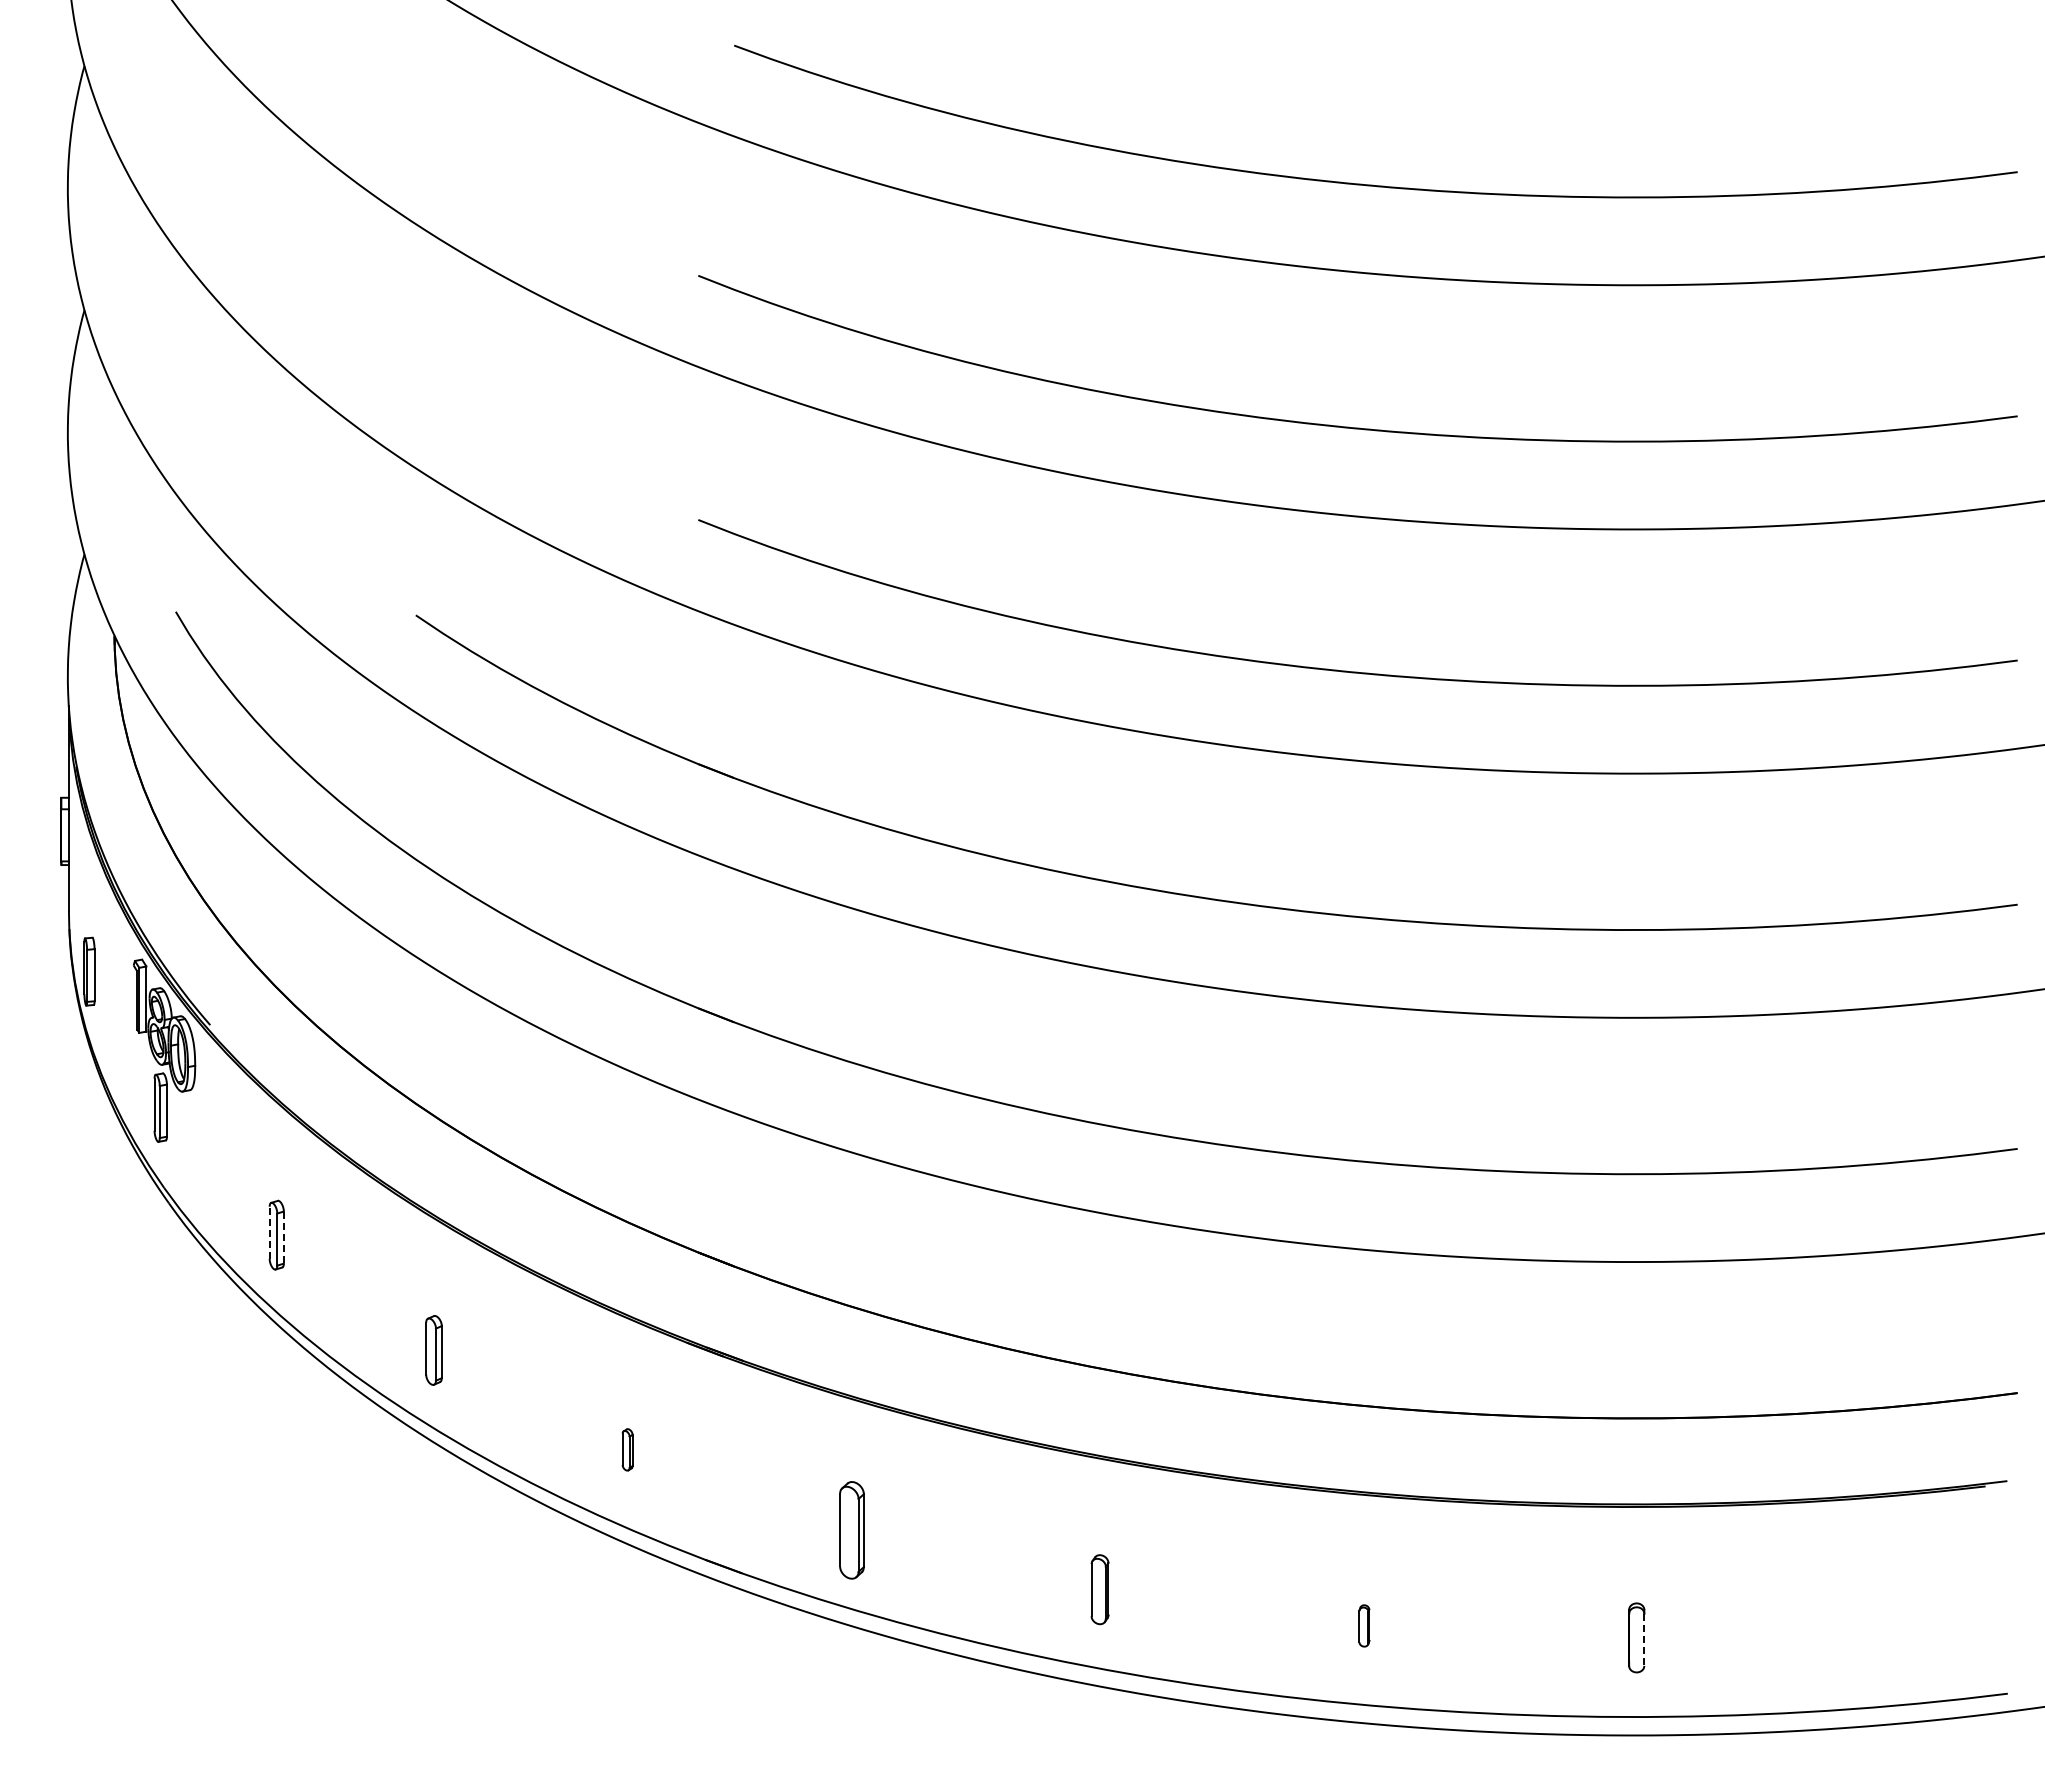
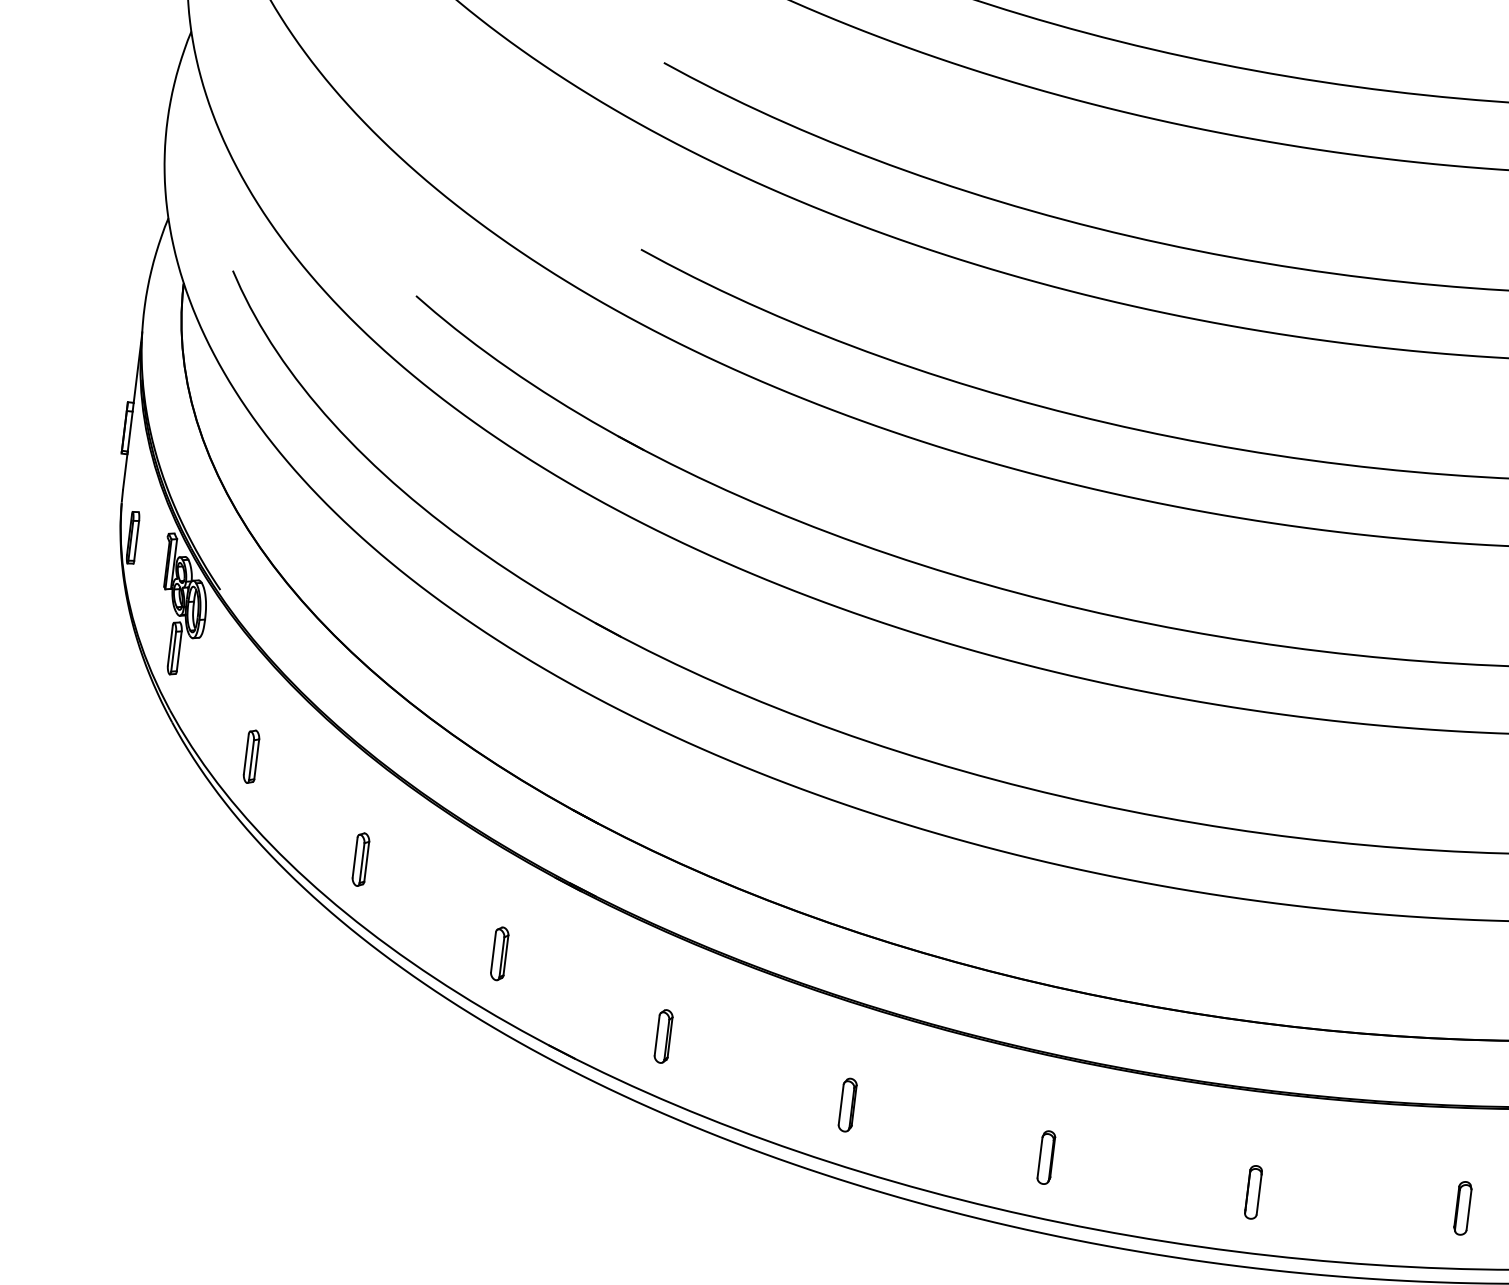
line: (269, 1232) -> (246, 754), dashed -> solid
line: (283, 1238) -> (256, 759), dashed -> solid
part: (627, 1449) -> (499, 953), size x1.67
part: (851, 1530) -> (663, 1036), size x0.71
part: (1364, 1625) -> (1046, 1157), size x1.67
part: (1909, 1625) -> (1463, 1208), added
line: (1644, 1640) -> (1259, 1195), dashed -> solid

